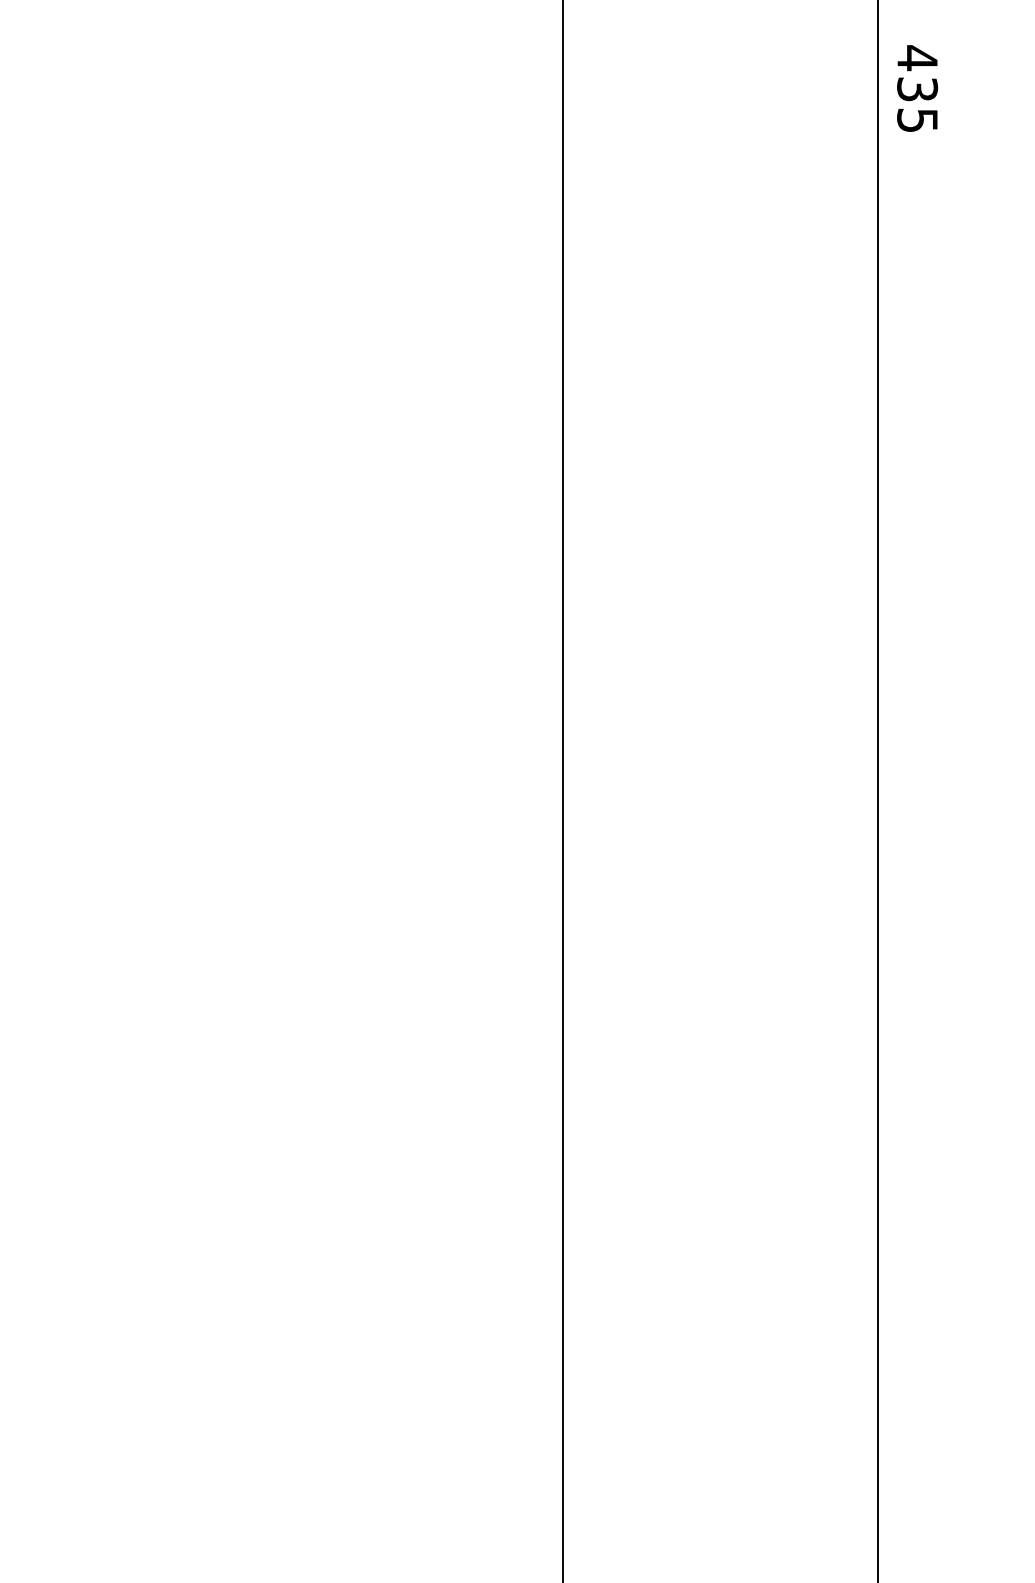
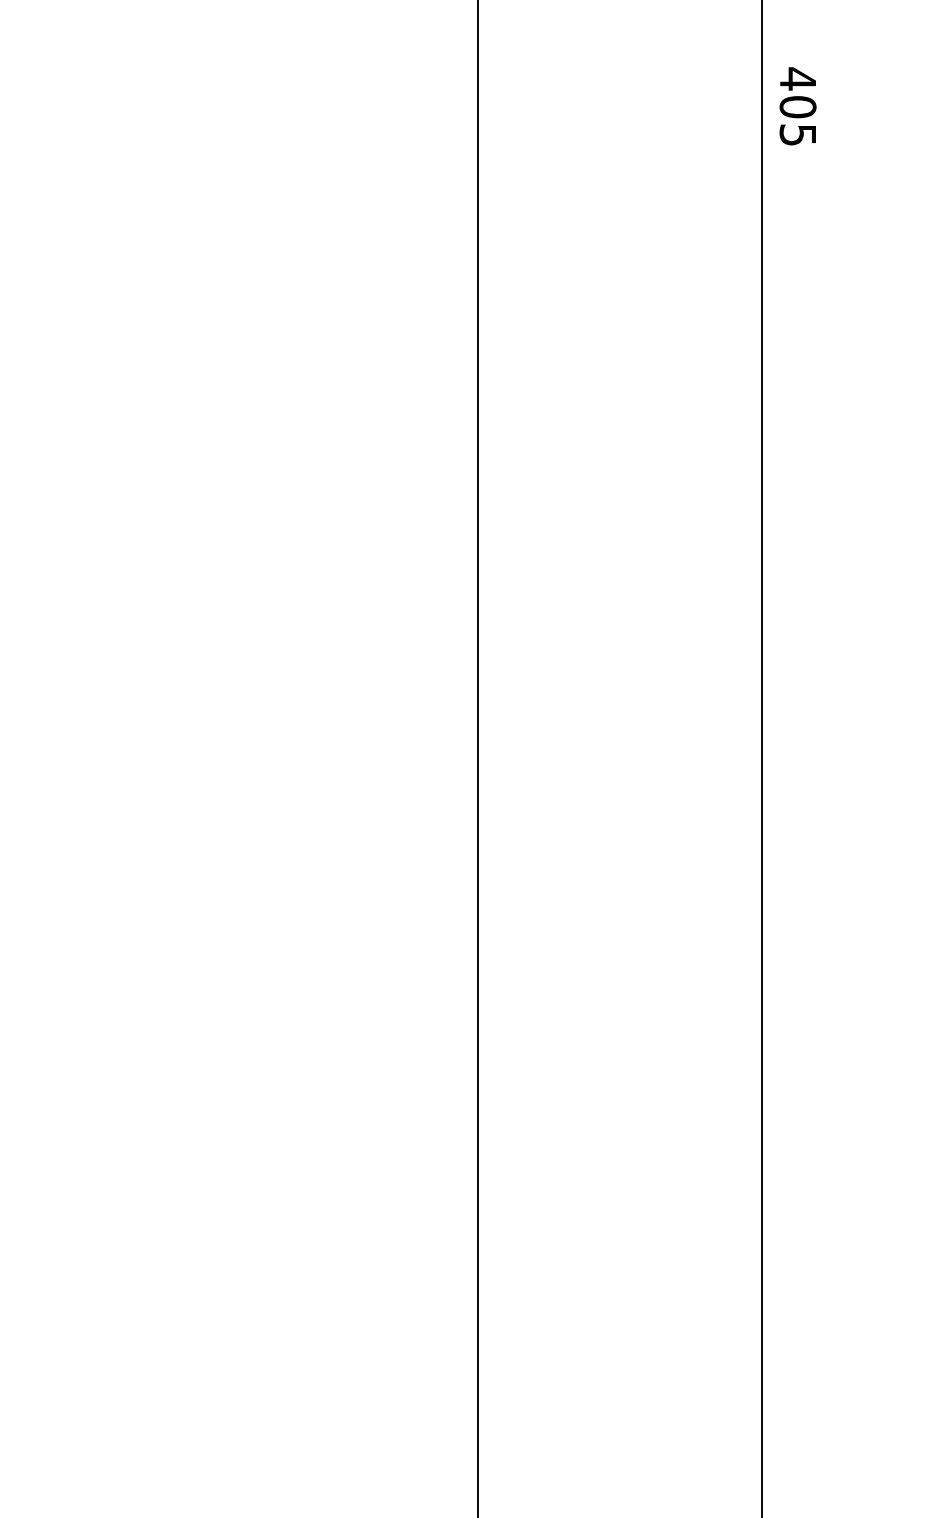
text: (916, 89) -> (797, 107), 435 -> 405

